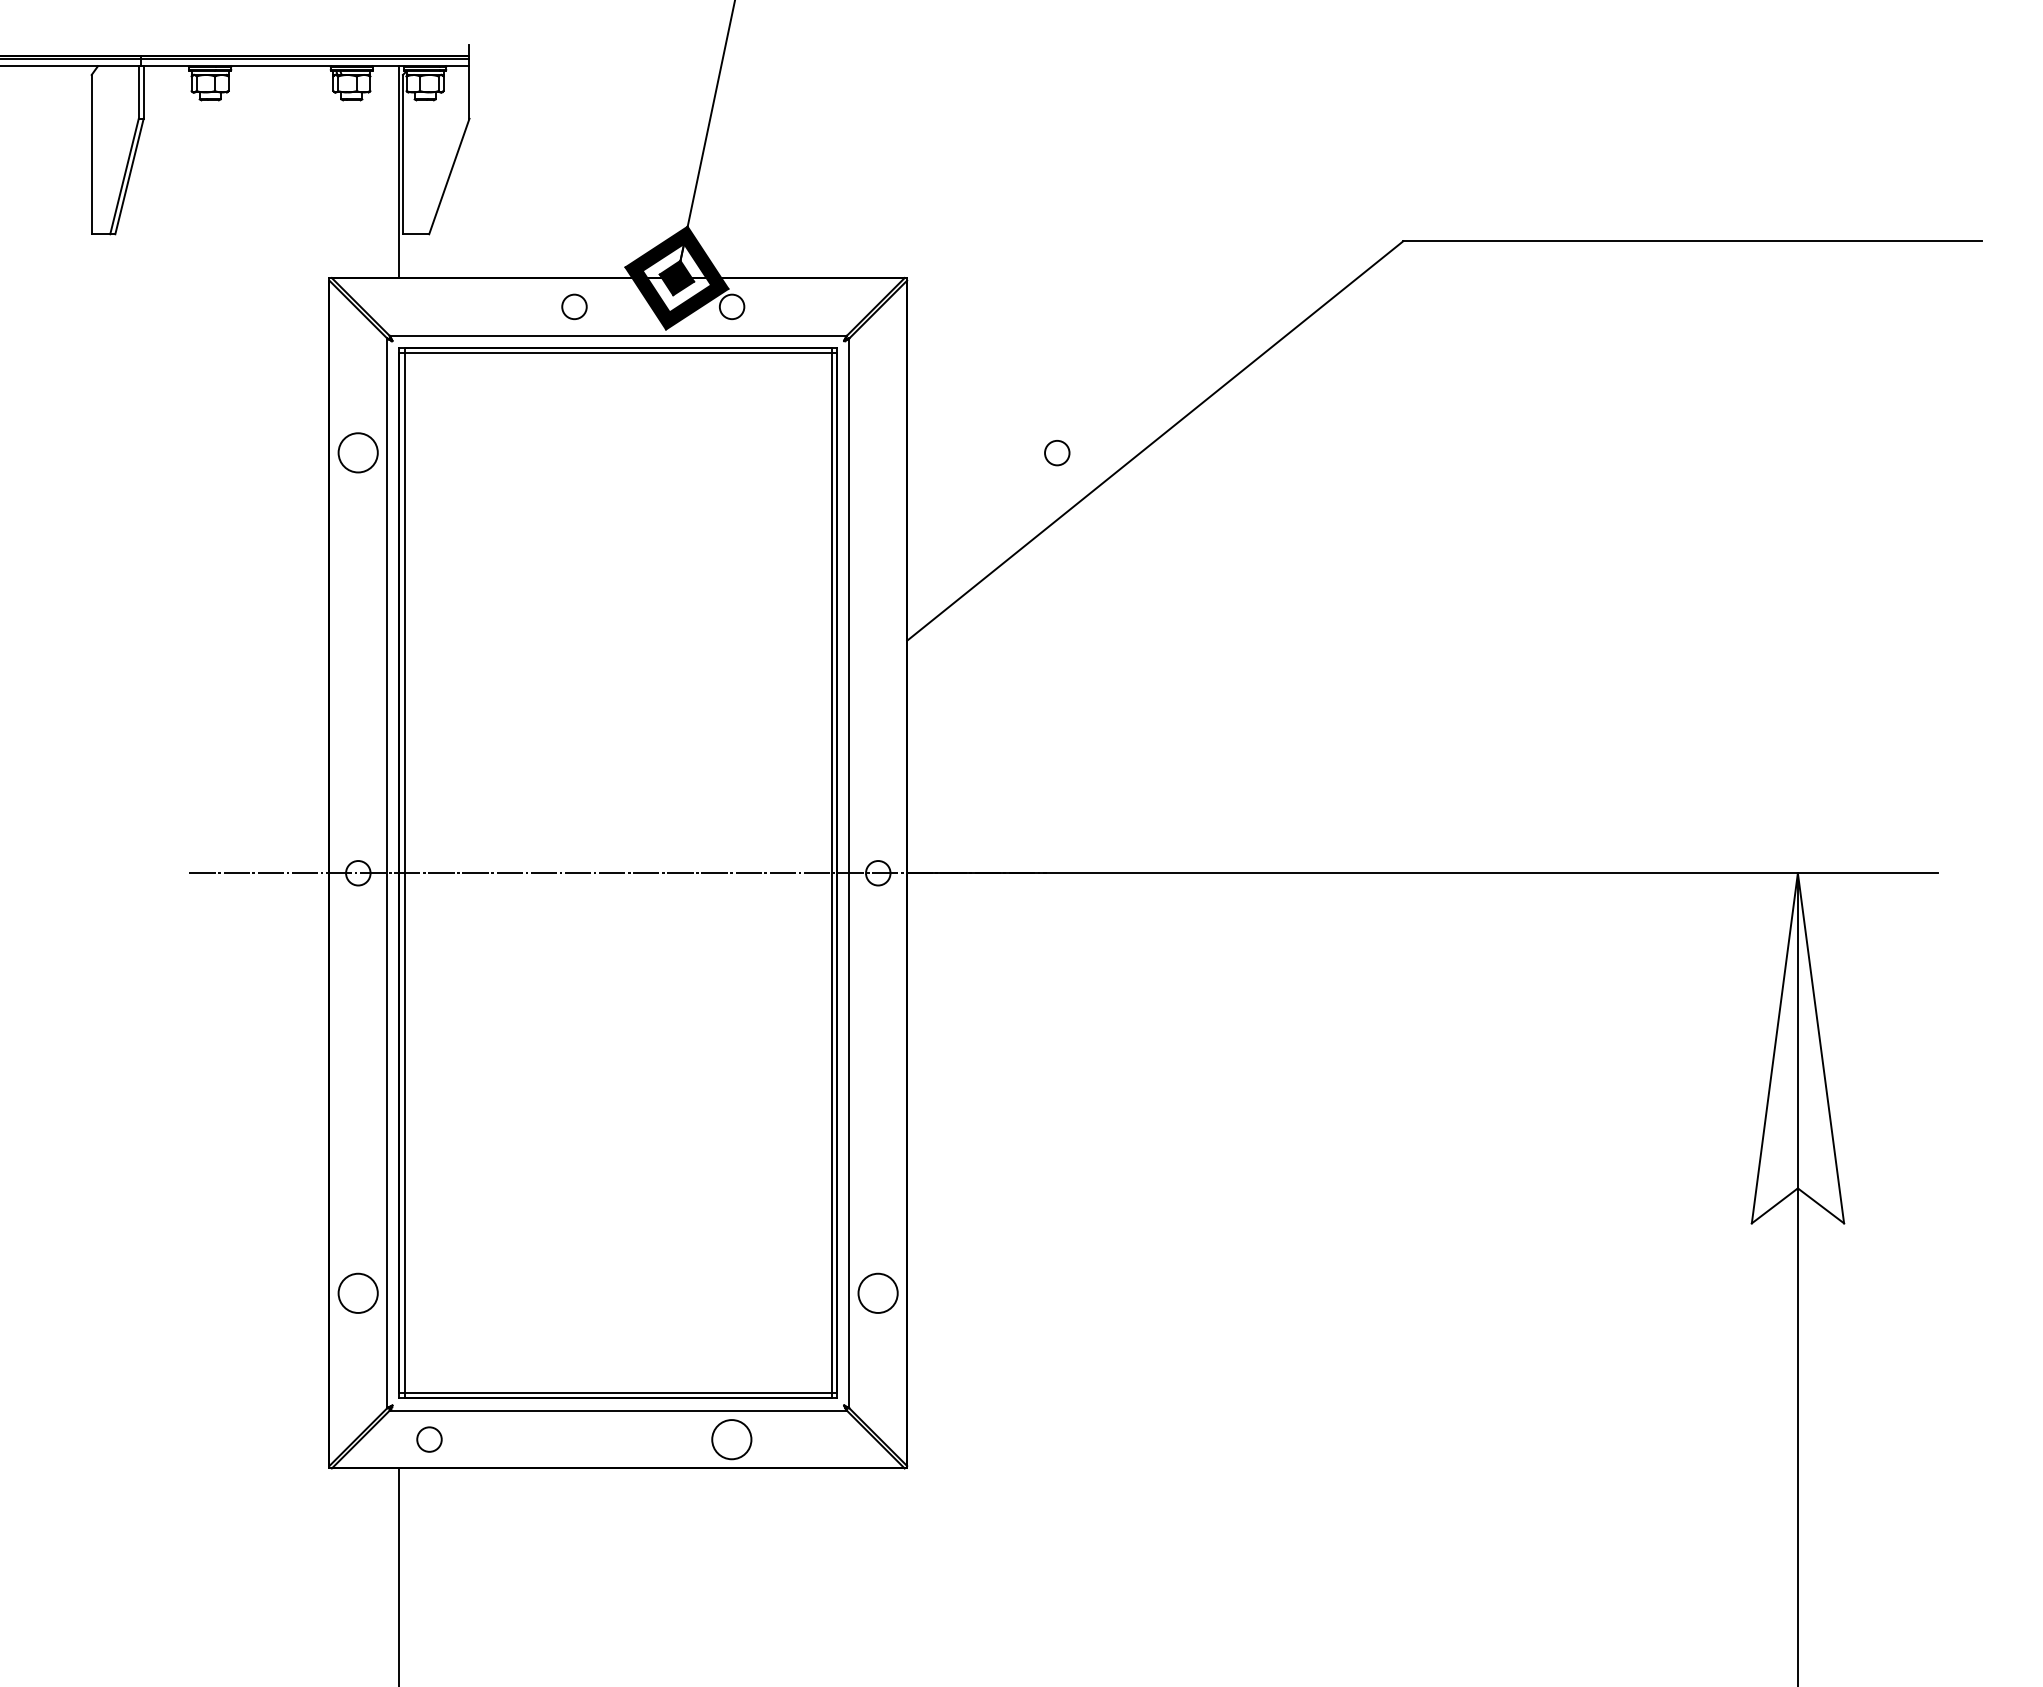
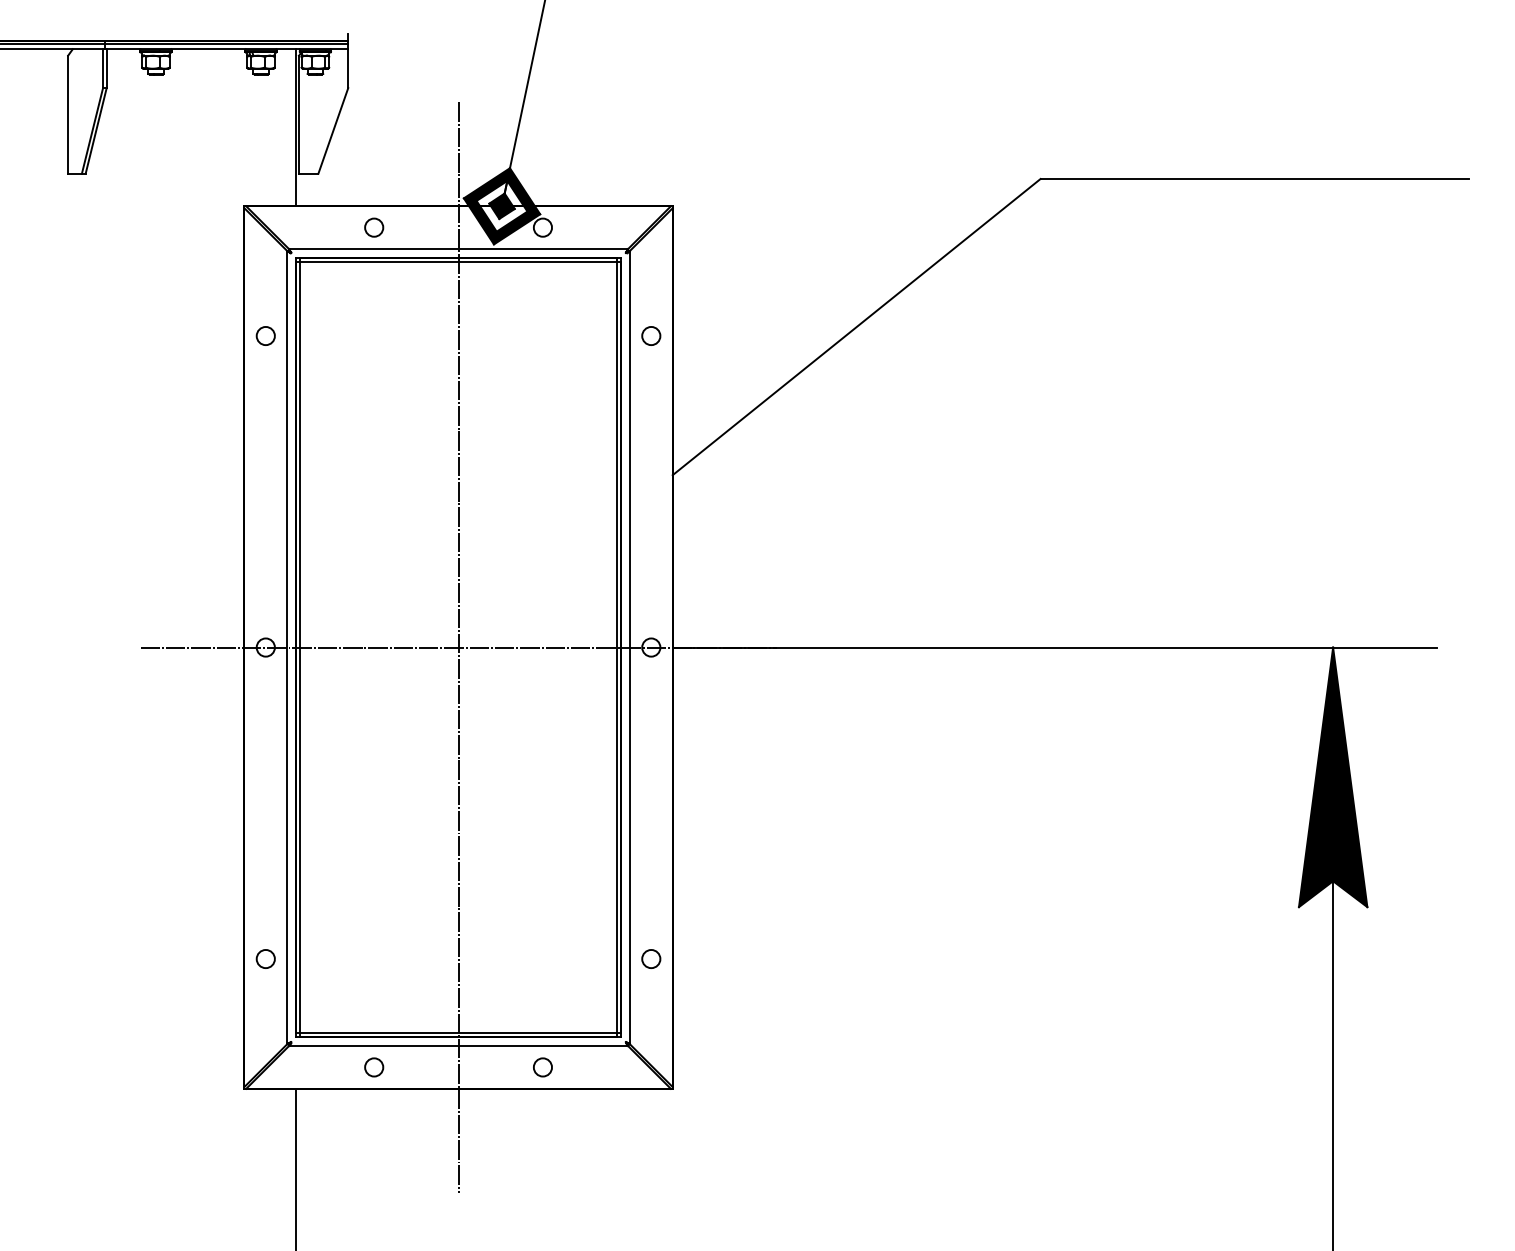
circle: (574, 306) -> (374, 227), moved
circle: (358, 453) -> (265, 336), size x0.62
circle: (1057, 453) -> (651, 336), moved
line: (618, 872) -> (458, 647), added
fill: (1797, 1048) -> (1332, 777), added
circle: (358, 1293) -> (265, 959), size x0.62
circle: (878, 1293) -> (651, 959), size x0.62
circle: (429, 1439) -> (374, 1067), moved
circle: (732, 1439) -> (543, 1067), size x0.62

